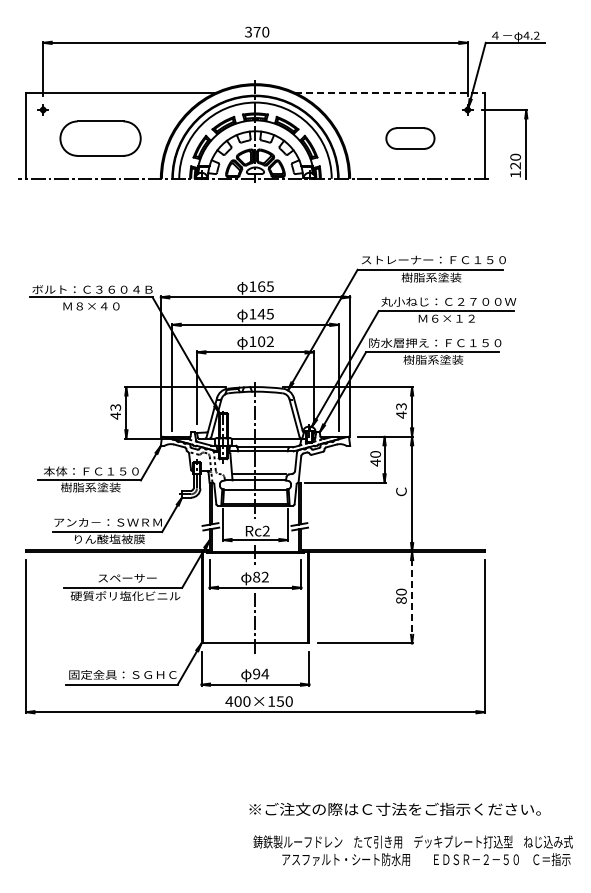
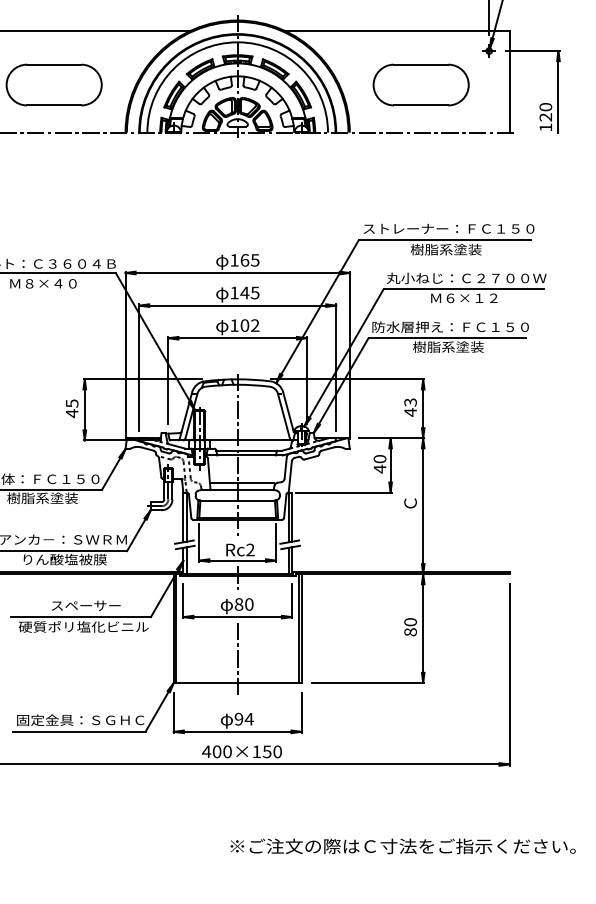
line: (390, 92) -> (397, 30), dashed -> solid
part: (410, 138) -> (421, 84), size x1.67
text: (115, 407) -> (71, 403), 43 -> 45
text: (264, 577) -> (248, 604), 82 -> 80
line: (412, 597) -> (423, 628), dashed -> solid
text: (394, 808) -> (402, 845), moved

